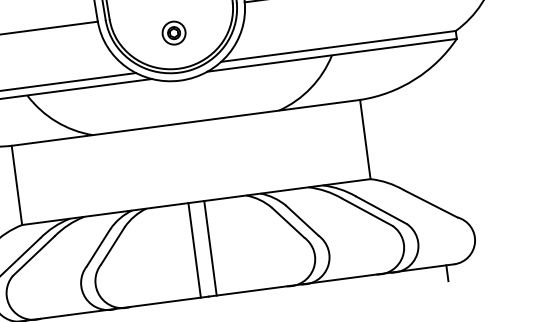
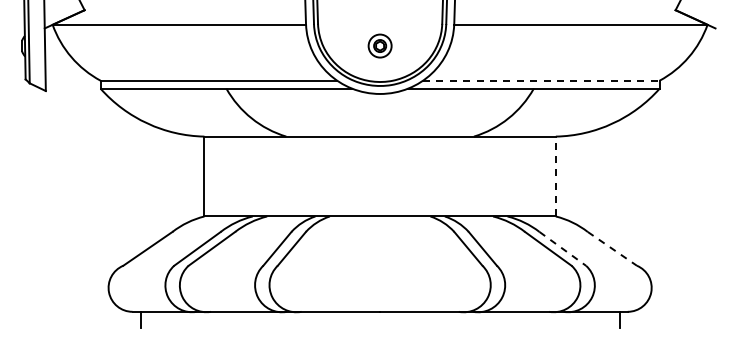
line: (338, 46) -> (541, 80), solid -> dashed
line: (364, 139) -> (555, 176), solid -> dashed
line: (430, 203) -> (612, 248), solid -> dashed
line: (381, 210) -> (562, 248), solid -> dashed
line: (210, 247) -> (388, 263), removed
line: (194, 249) -> (372, 263), removed

